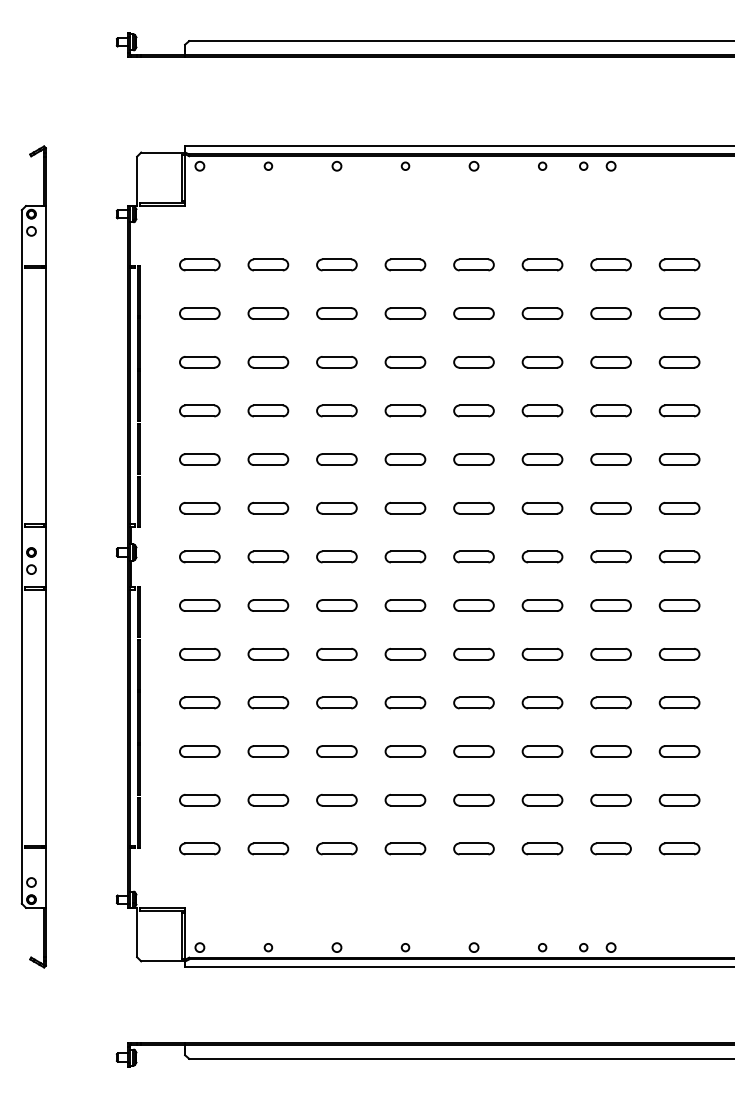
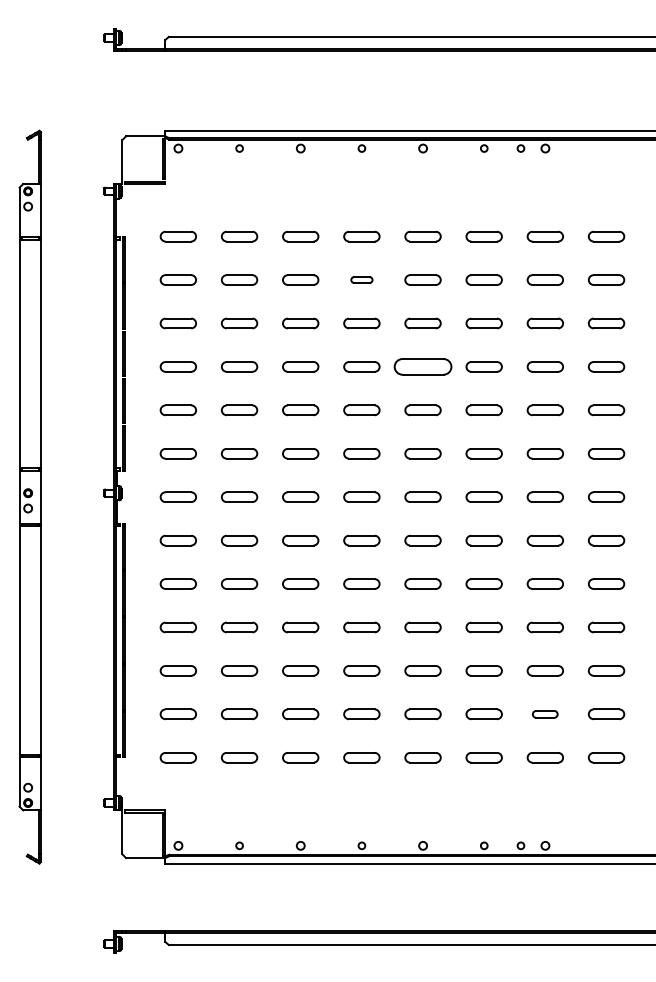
part: (405, 312) -> (361, 279), size x0.6
part: (473, 410) -> (422, 366), size x1.6
part: (610, 800) -> (544, 714), size x0.7

